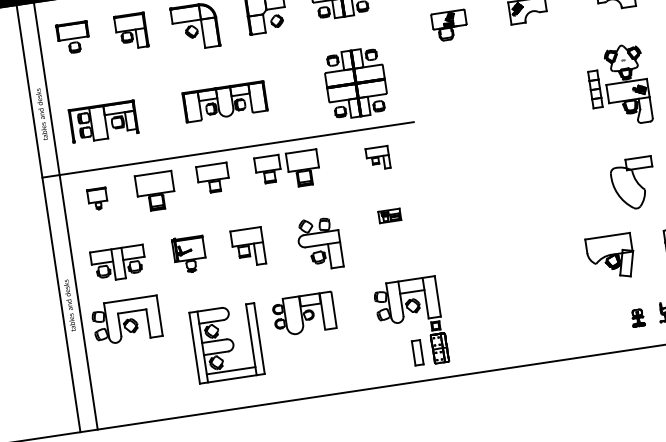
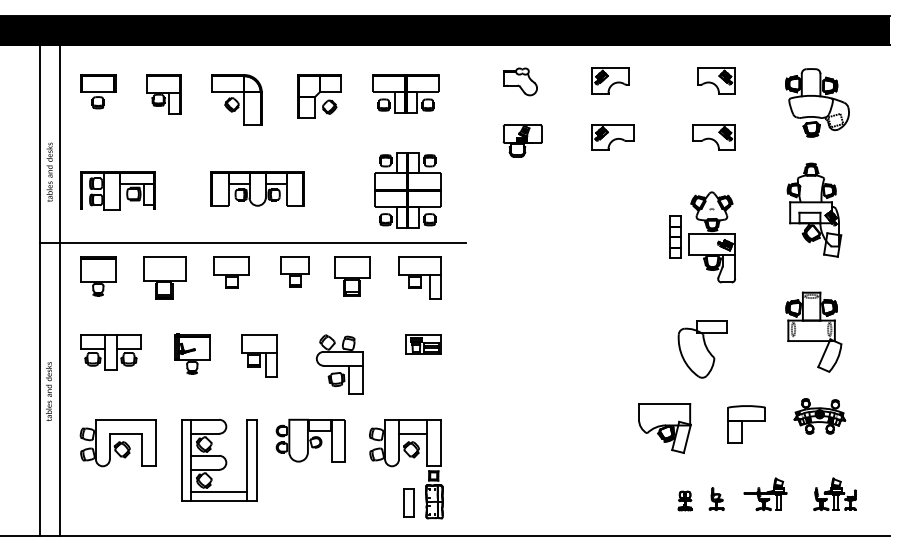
part: (377, 157) -> (419, 277), size x1.67
part: (303, 168) -> (352, 276), moved
part: (97, 198) -> (98, 276), size x1.67
part: (389, 215) -> (423, 344), size x1.43
part: (403, 320) -> (398, 464), moved
part: (125, 321) -> (117, 443), moved

